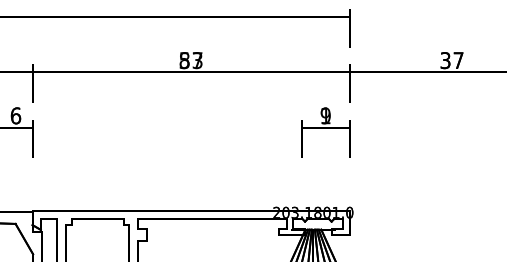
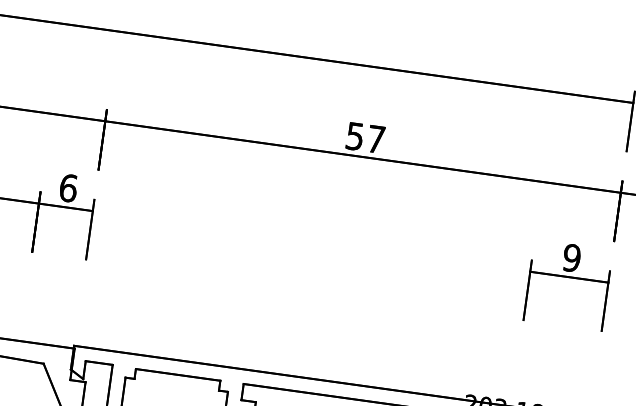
text: (190, 60) -> (364, 137), 83 -> 57
text: (325, 115) -> (571, 257), 1 -> 9

